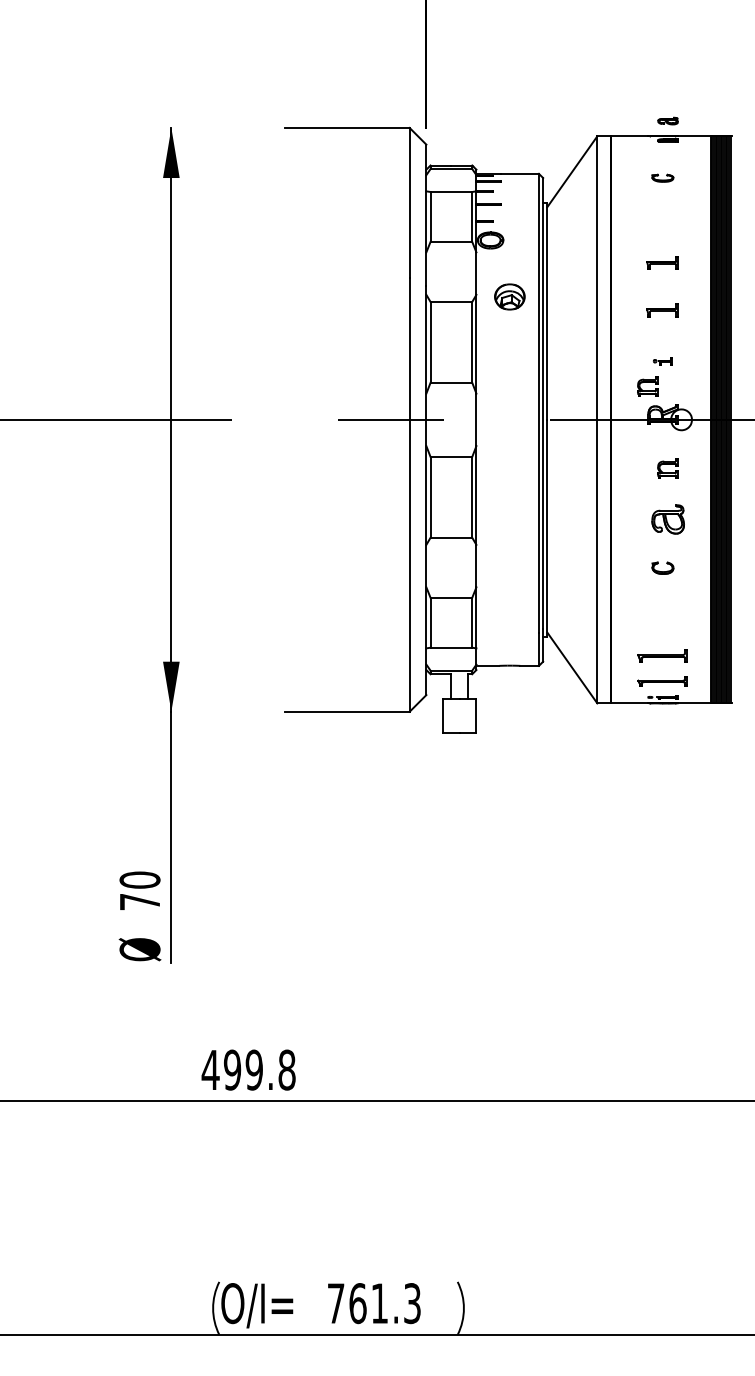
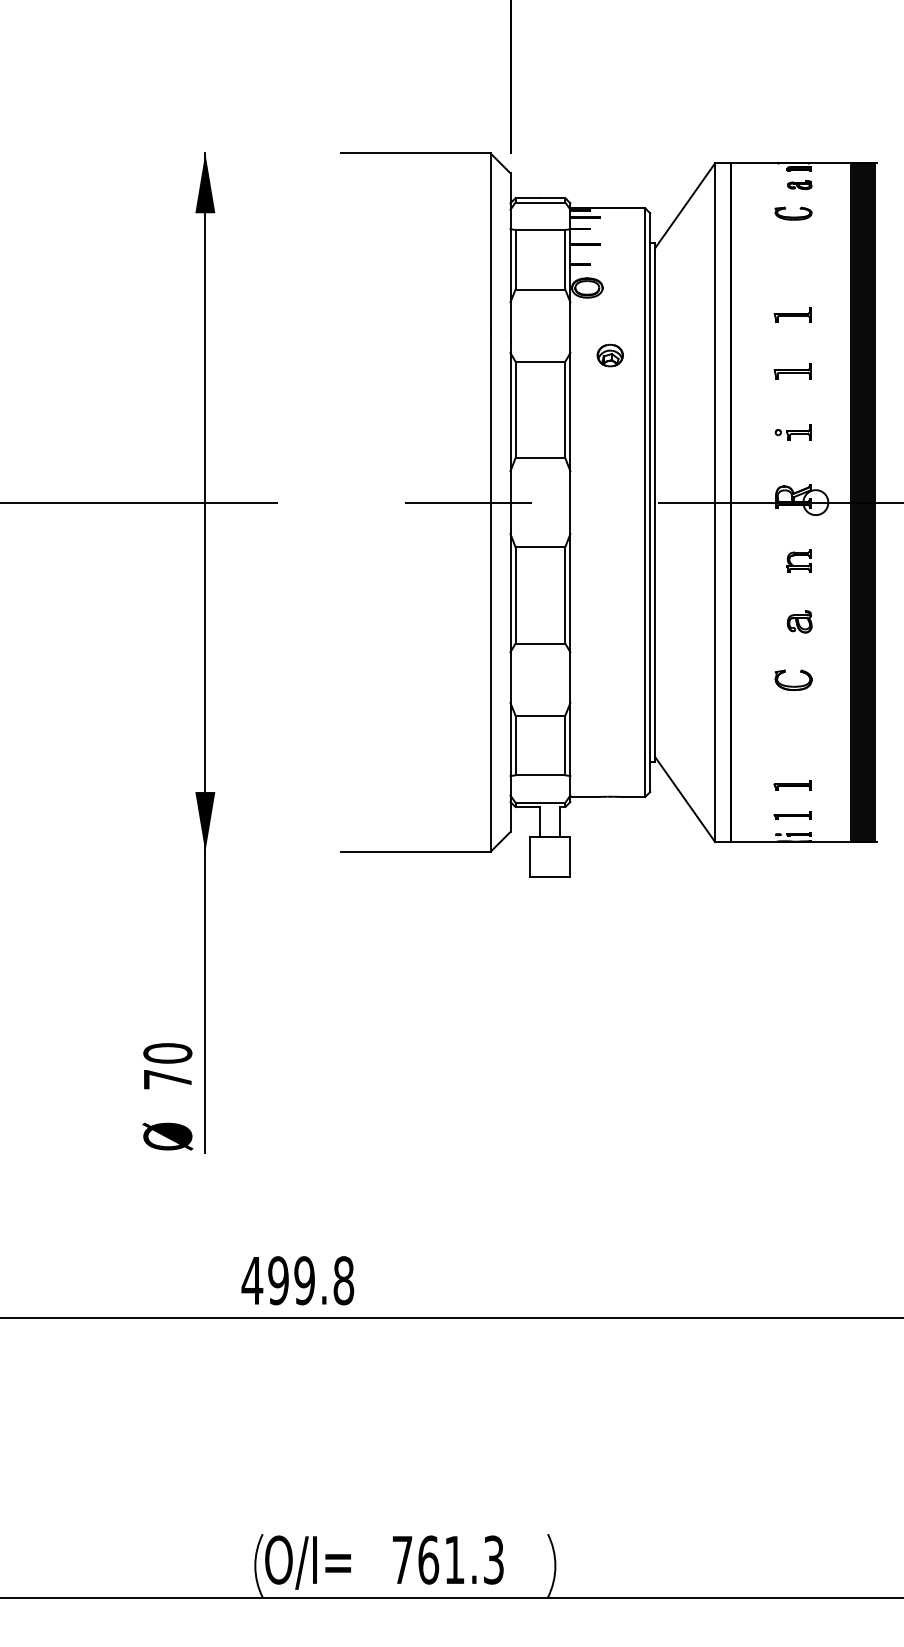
part: (667, 121) -> (799, 185), moved
part: (662, 178) -> (793, 213), size x1.43
part: (509, 296) -> (609, 355), size x0.71
part: (662, 361) -> (792, 432), size x1.67
part: (647, 386) -> (774, 462), removed
part: (667, 519) -> (799, 621), size x0.62
part: (662, 567) -> (793, 679), size x1.43
part: (662, 656) -> (792, 785), size x0.62
part: (662, 681) -> (792, 815), size x0.62

